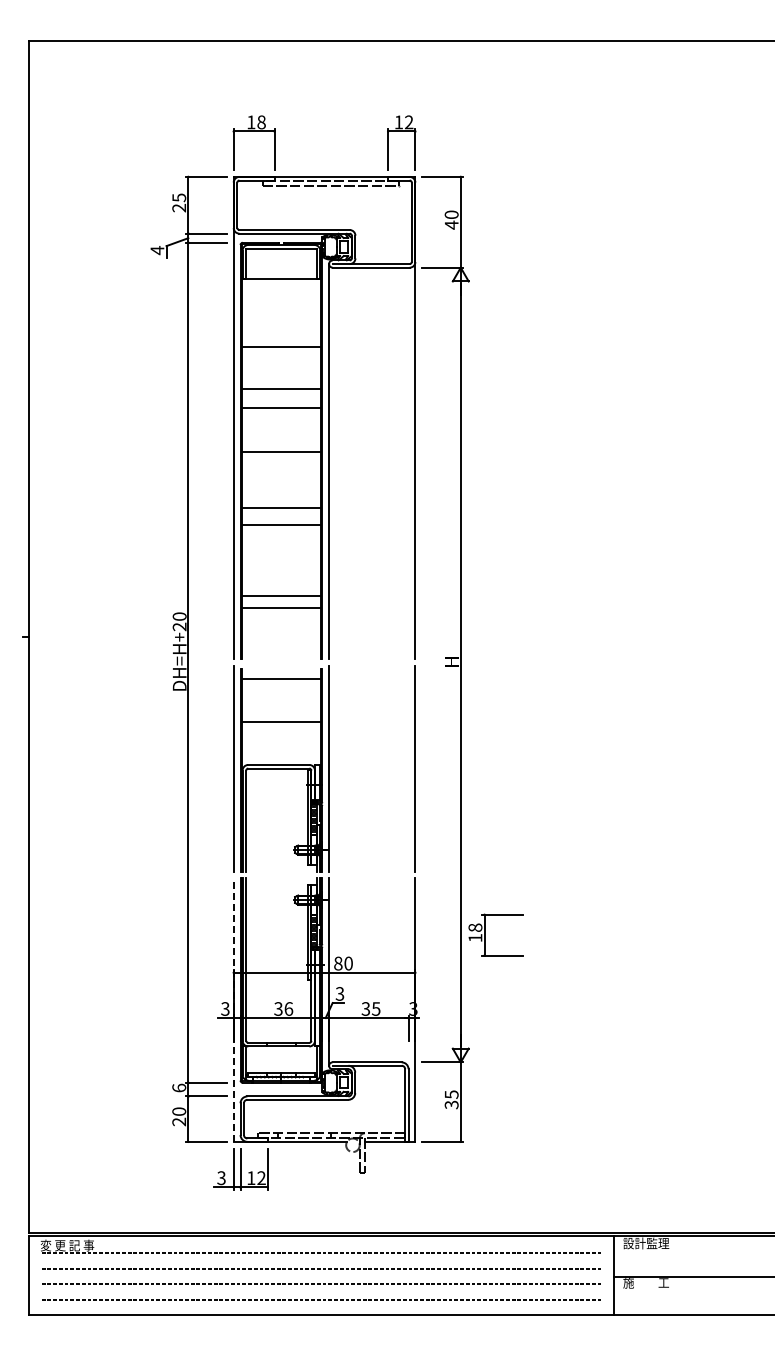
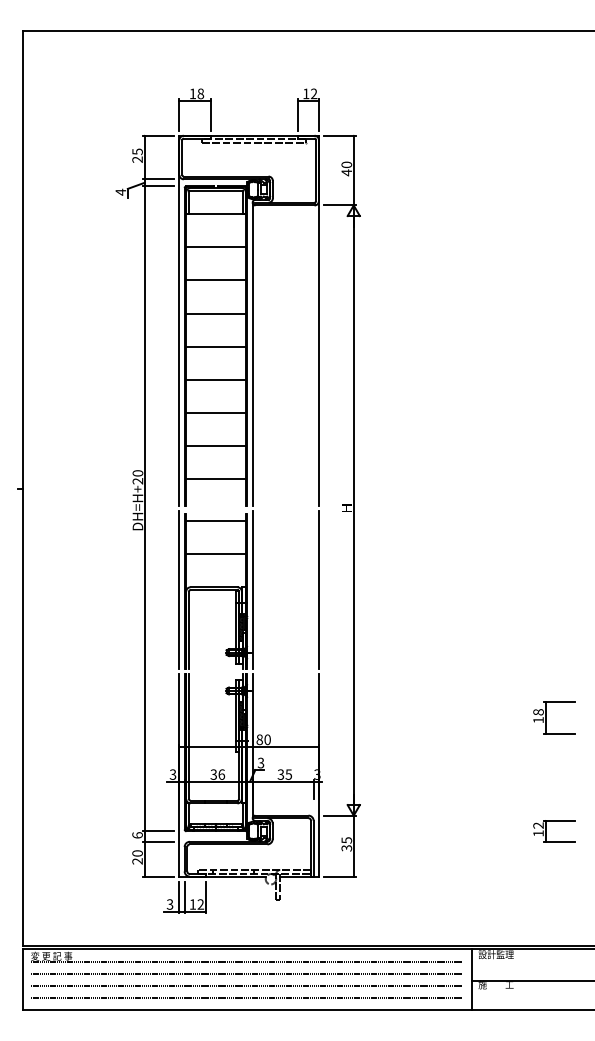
line: (280, 347) -> (215, 247), moved
line: (280, 389) -> (215, 280), moved
line: (280, 507) -> (215, 412), moved
line: (280, 524) -> (215, 379), moved
line: (280, 596) -> (215, 479), moved
line: (280, 608) -> (215, 446), moved
part: (485, 934) -> (546, 717), moved
line: (233, 1010) -> (179, 775), dashed -> solid
part: (711, 1082) -> (546, 831), added

